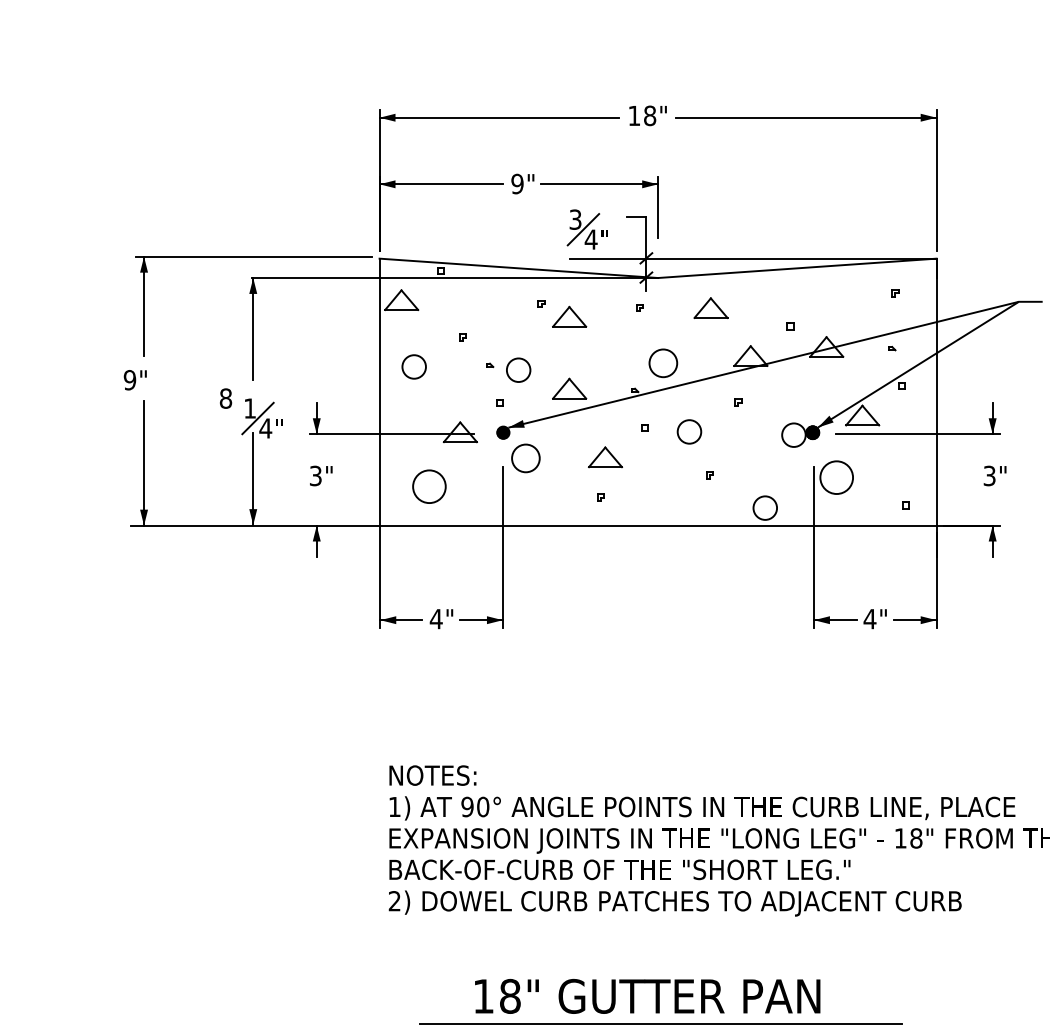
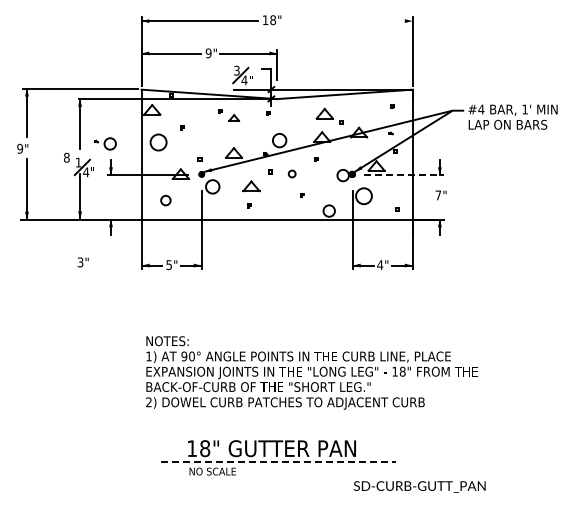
line: (804, 118) -> (348, 21), removed
part: (710, 307) -> (324, 113), moved
part: (570, 315) -> (234, 117), size x0.6
circle: (412, 365) -> (157, 141), size x1.4
part: (508, 369) -> (105, 143), moved
circle: (687, 430) -> (291, 173), size x0.6
line: (917, 435) -> (403, 175), solid -> dashed
text: (319, 476) -> (82, 262), moved
text: (989, 476) -> (438, 195), 3" -> 7"
circle: (428, 486) -> (165, 200), size x0.6
text: (436, 620) -> (169, 265), 4" -> 5"
line: (663, 1024) -> (279, 462), solid -> dashed

